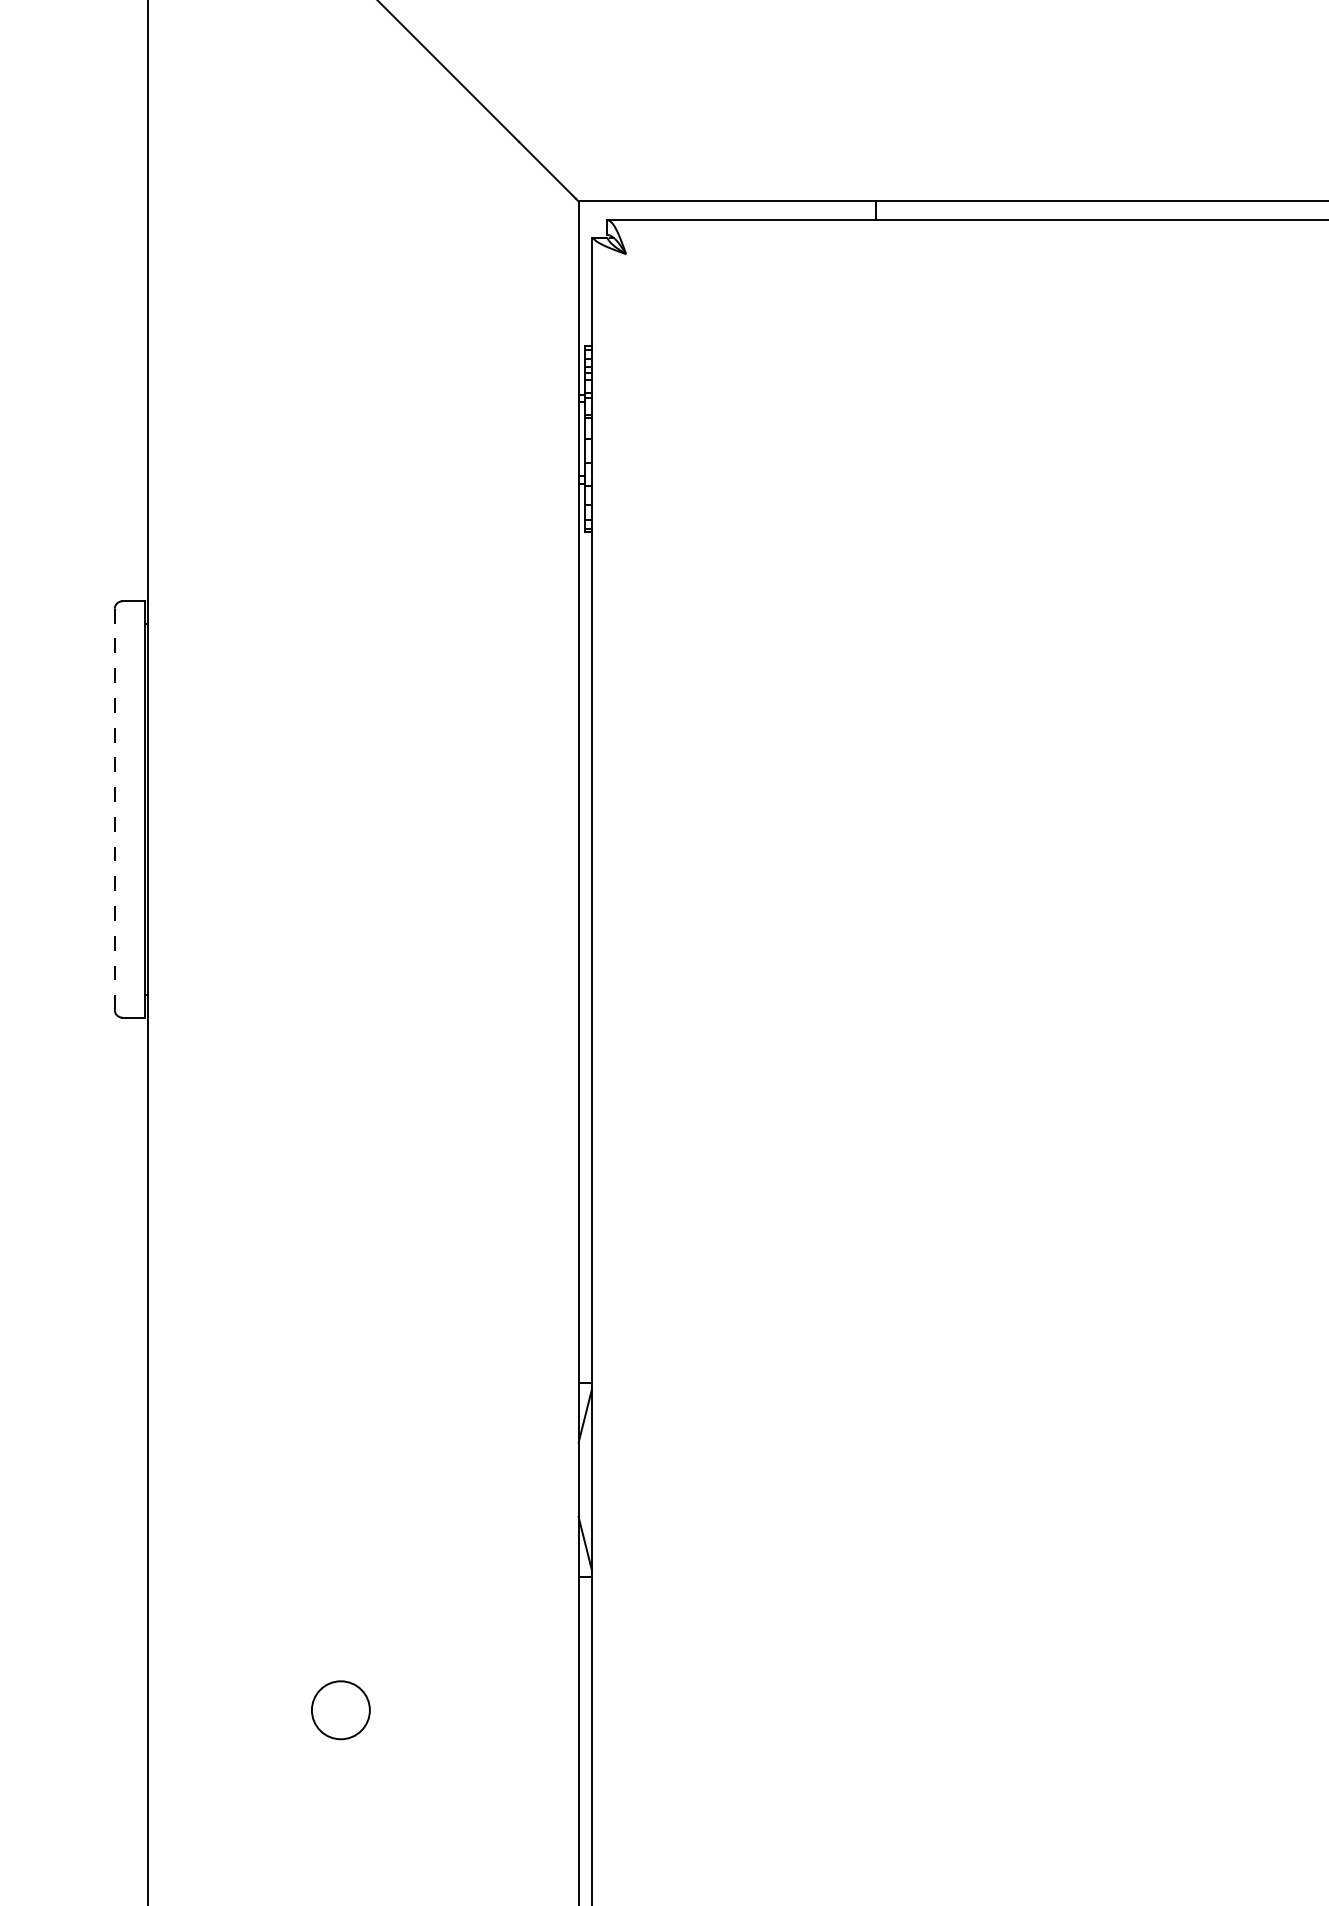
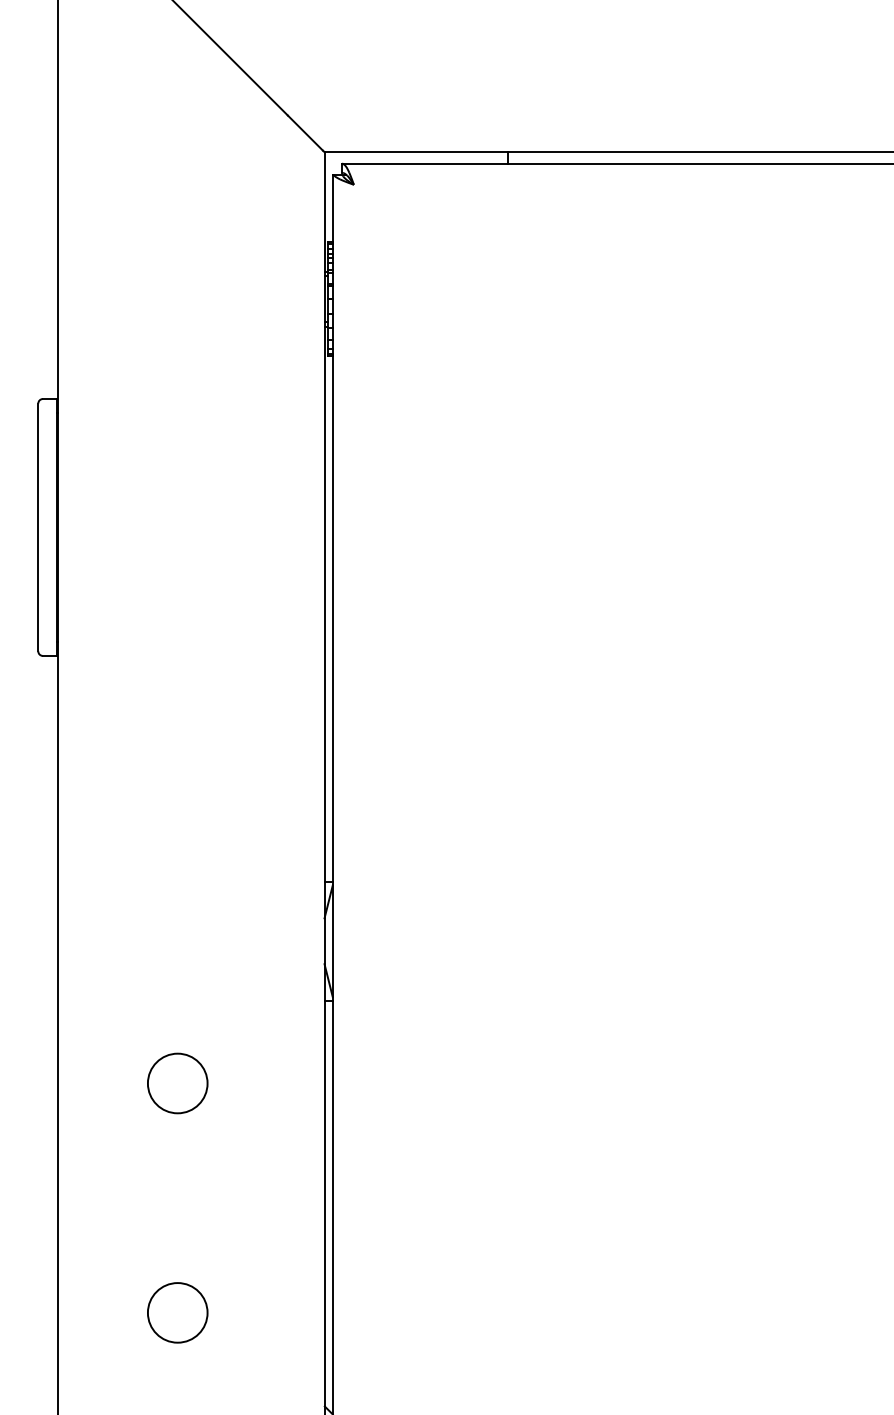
line: (115, 809) -> (38, 527), dashed -> solid
circle: (340, 1710) -> (177, 1083), size x1.67

